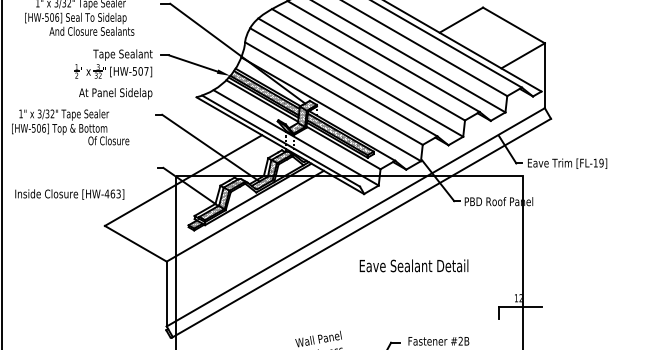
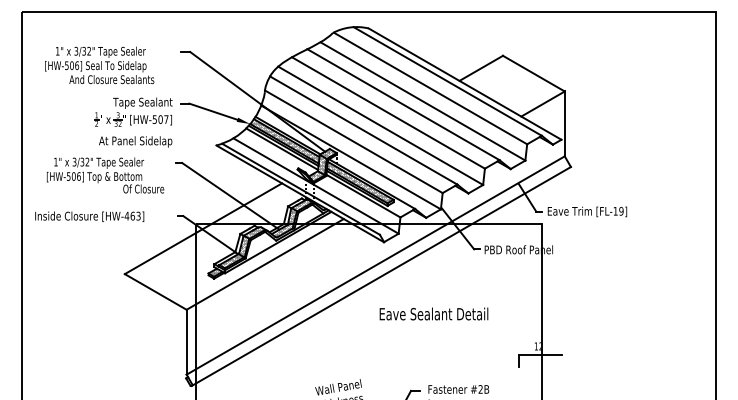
text: (70, 127) -> (105, 175), moved
text: (69, 194) -> (89, 216), moved

